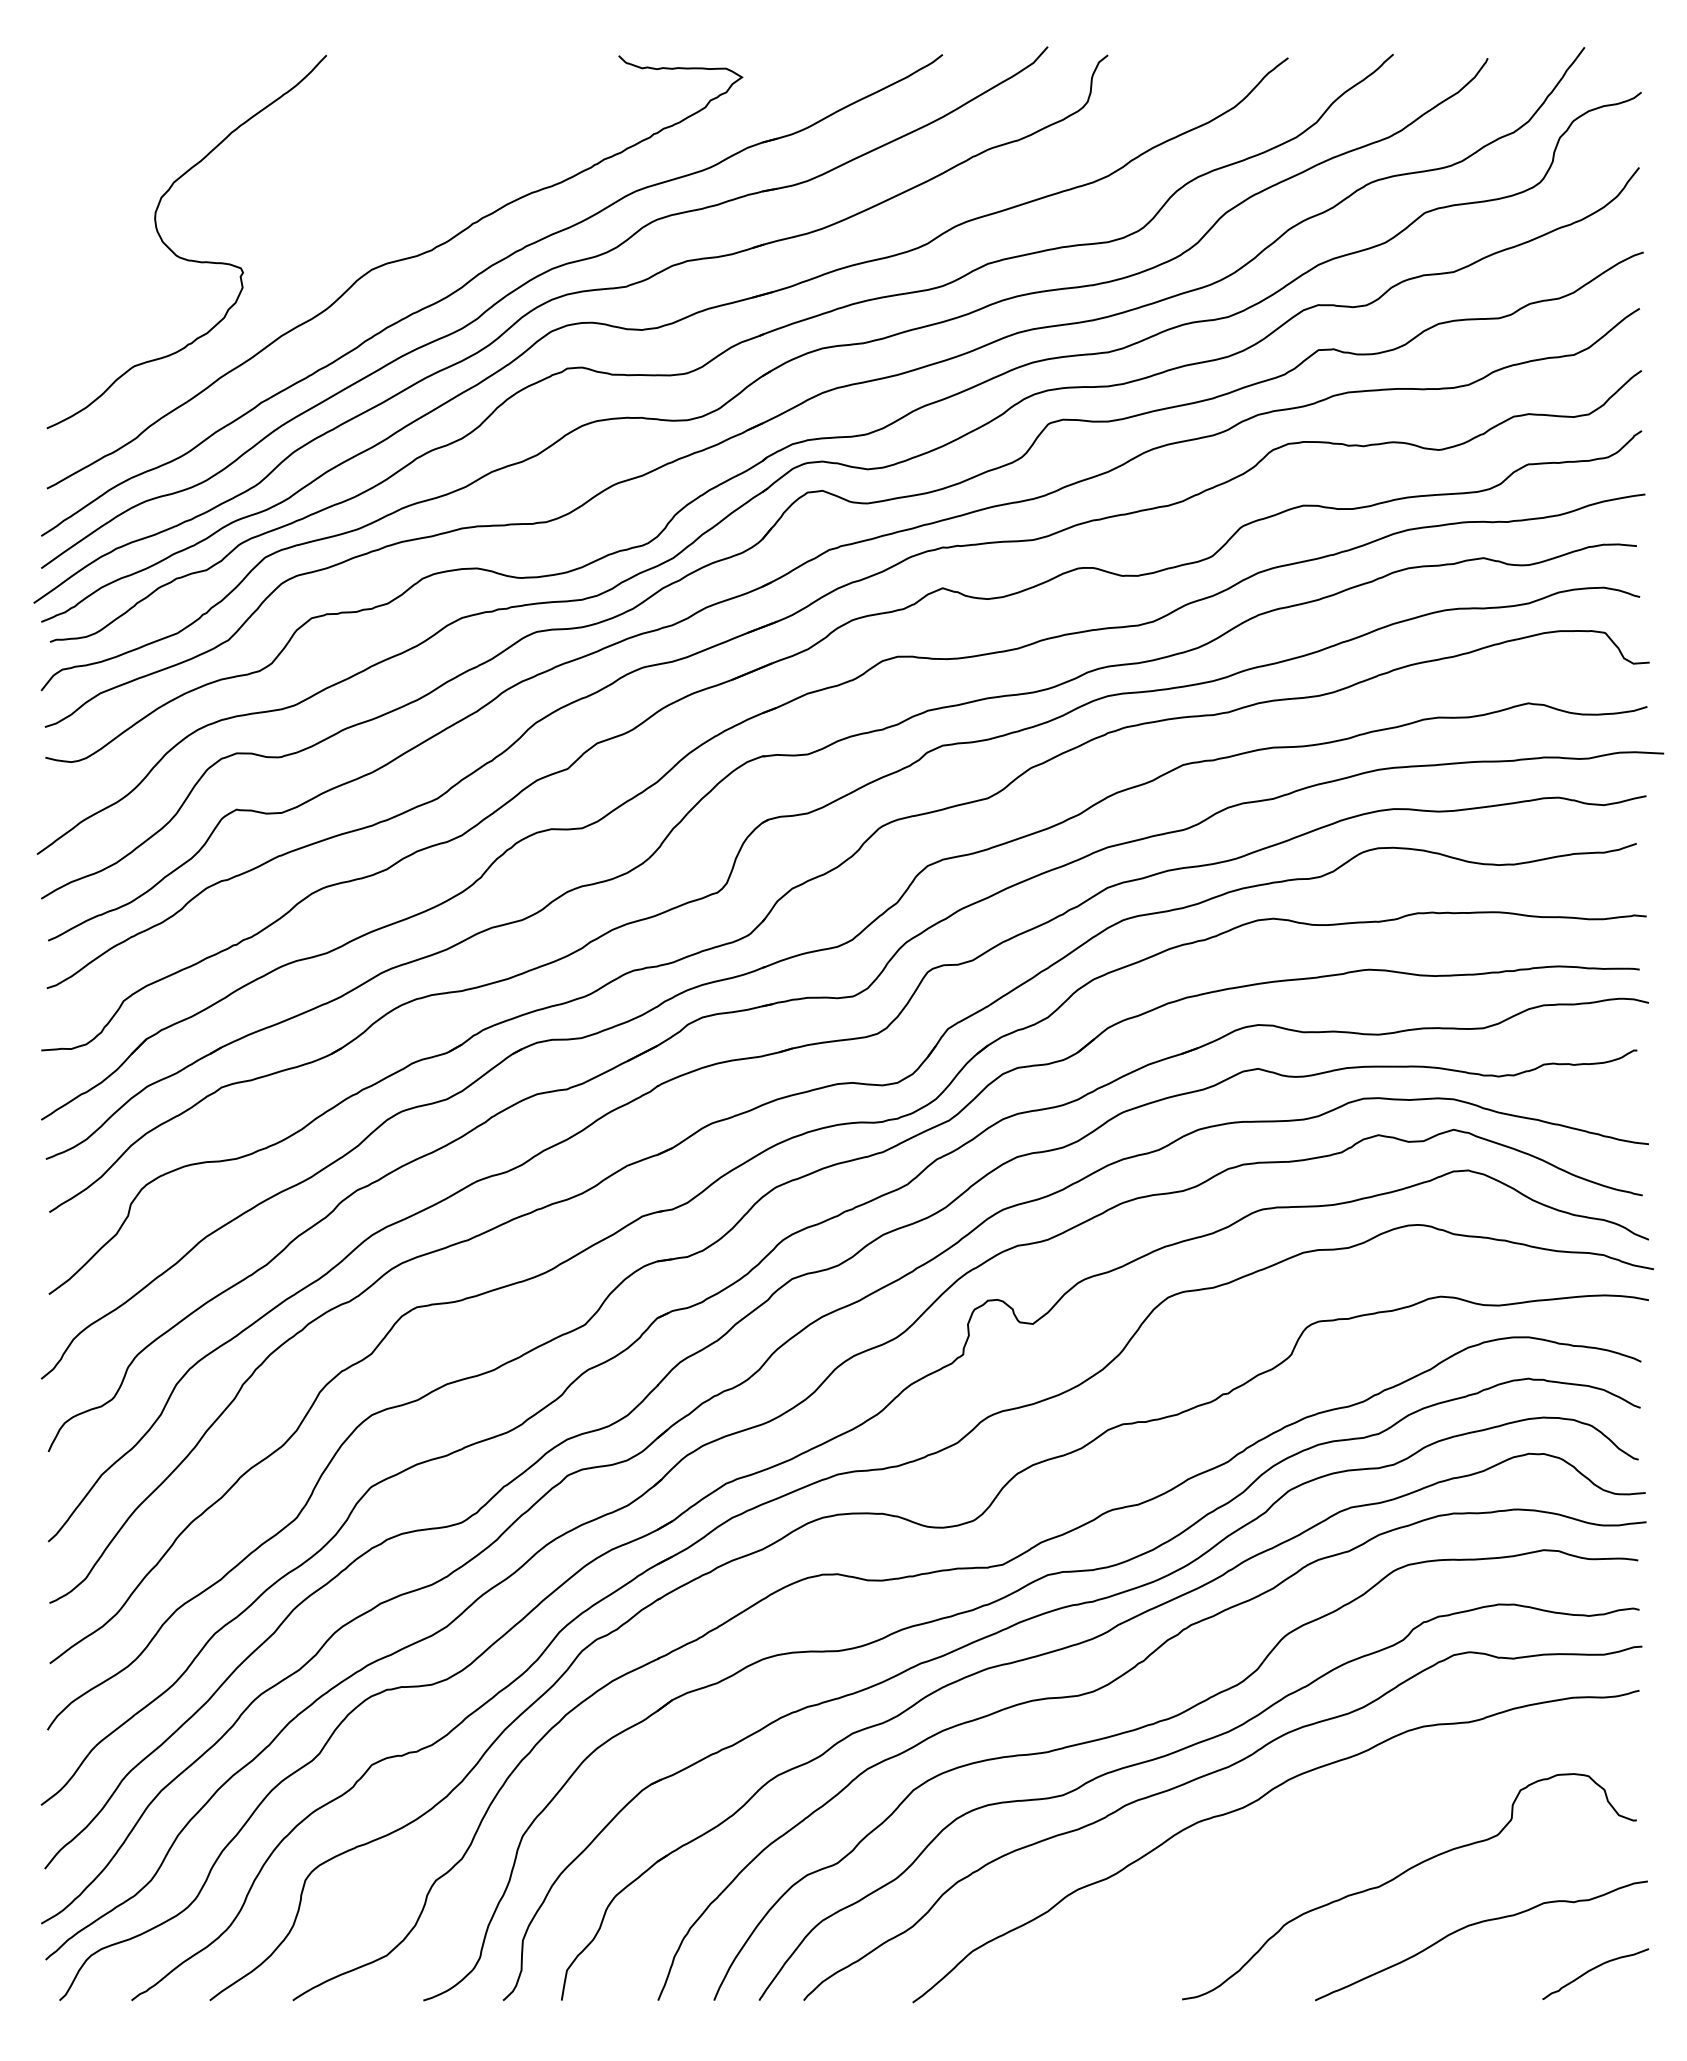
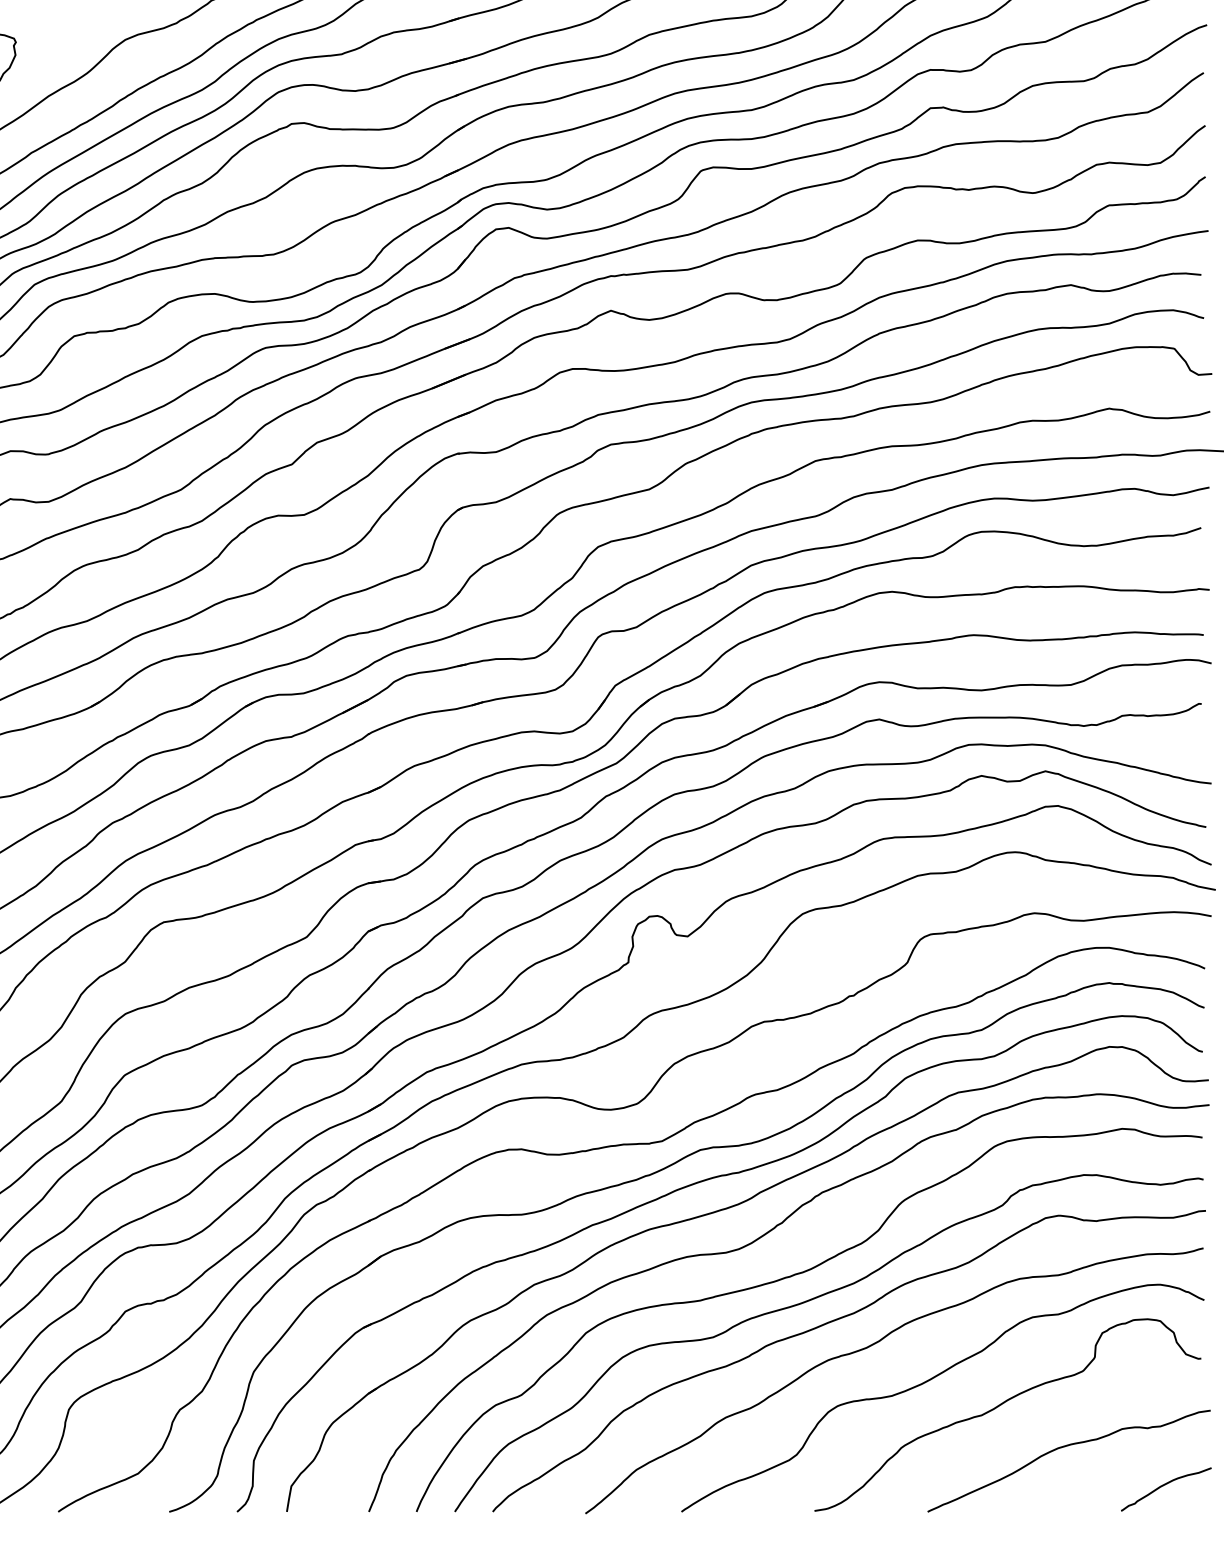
curve: (1321, 1844) -> (933, 1379), added

